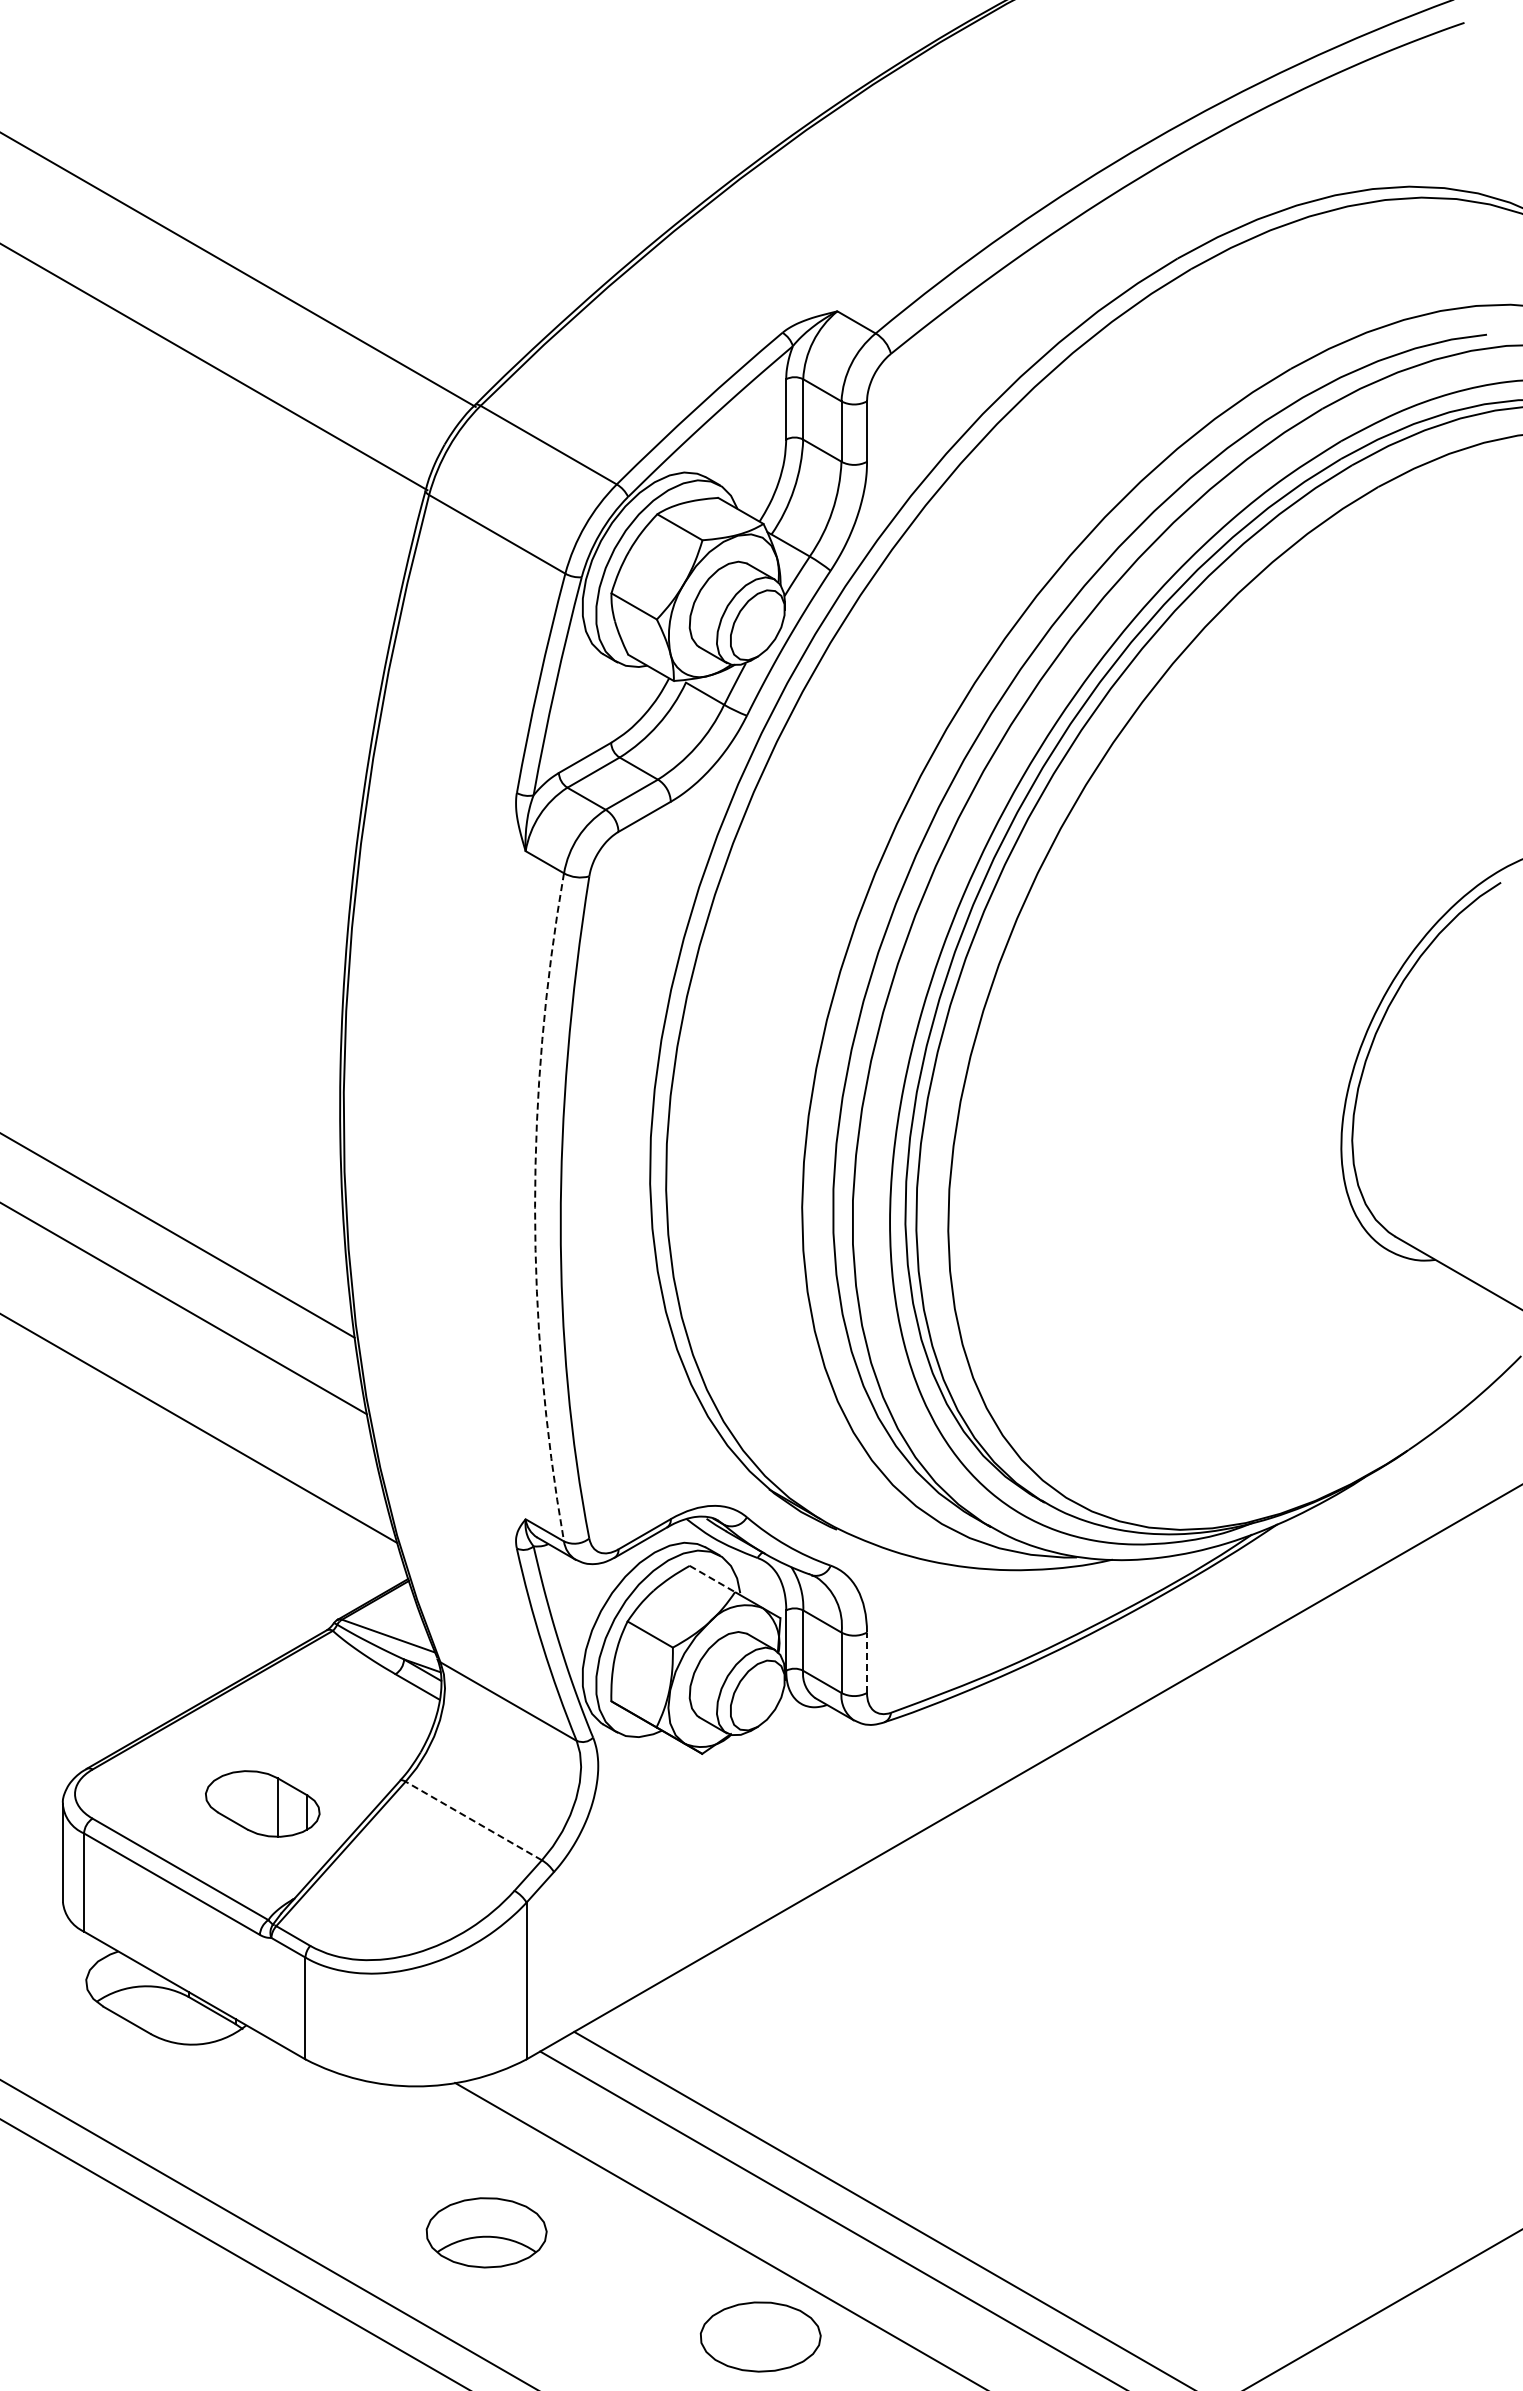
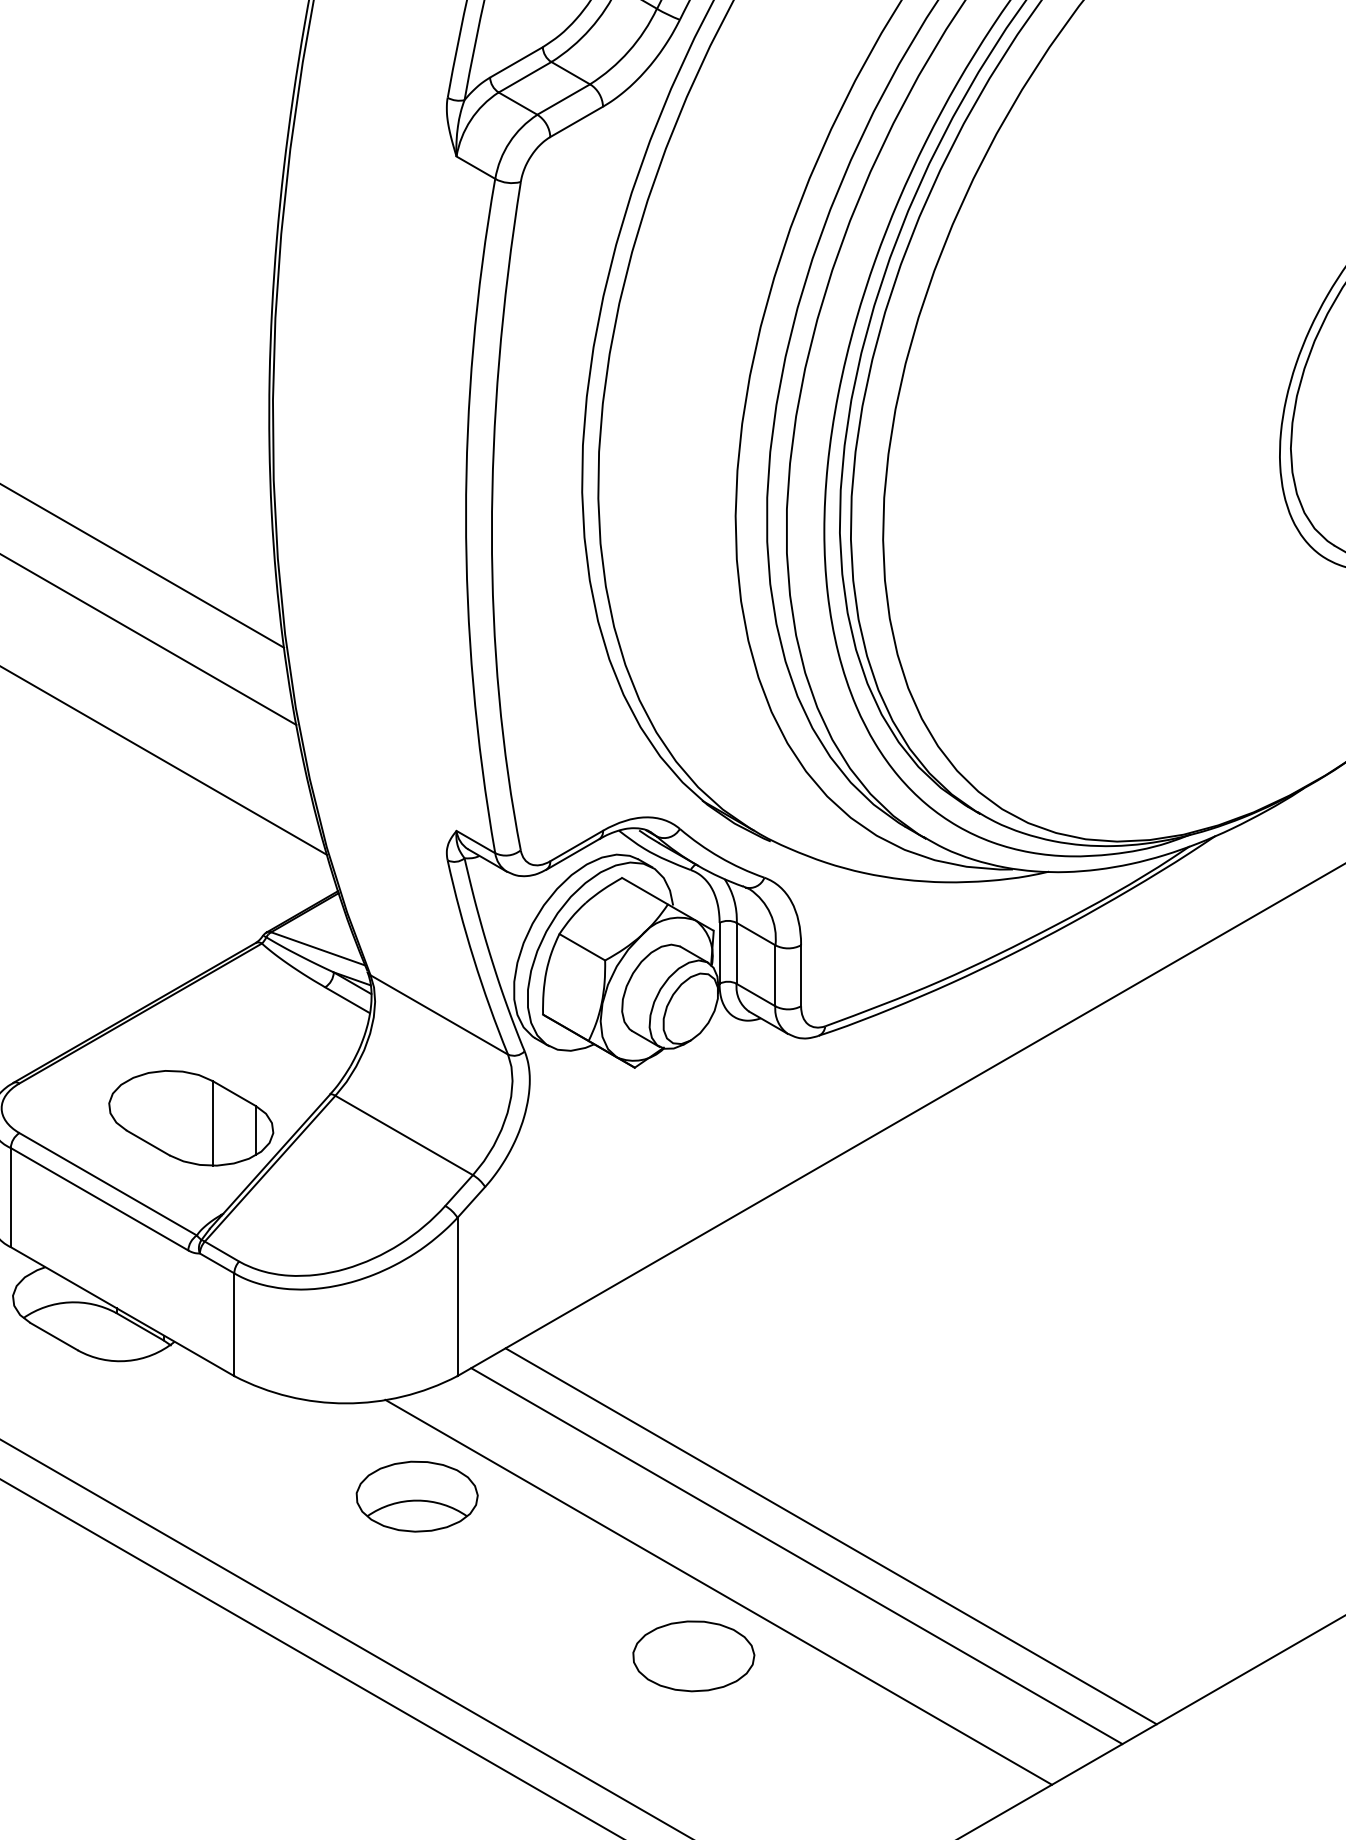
arc: (535, 1207) -> (466, 516), dashed -> solid
line: (712, 1579) -> (645, 891), dashed -> solid
line: (867, 1662) -> (801, 975), dashed -> solid
part: (262, 1803) -> (190, 1117), size x1.43
line: (473, 1820) -> (403, 1134), dashed -> solid
part: (486, 2232) -> (417, 1496), moved

